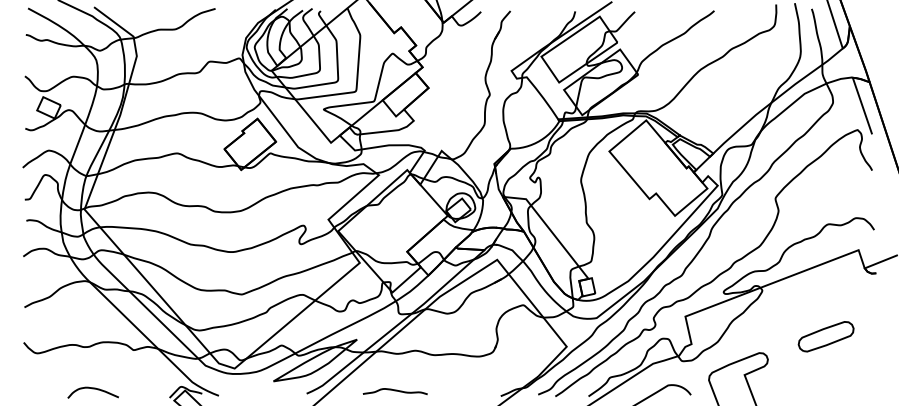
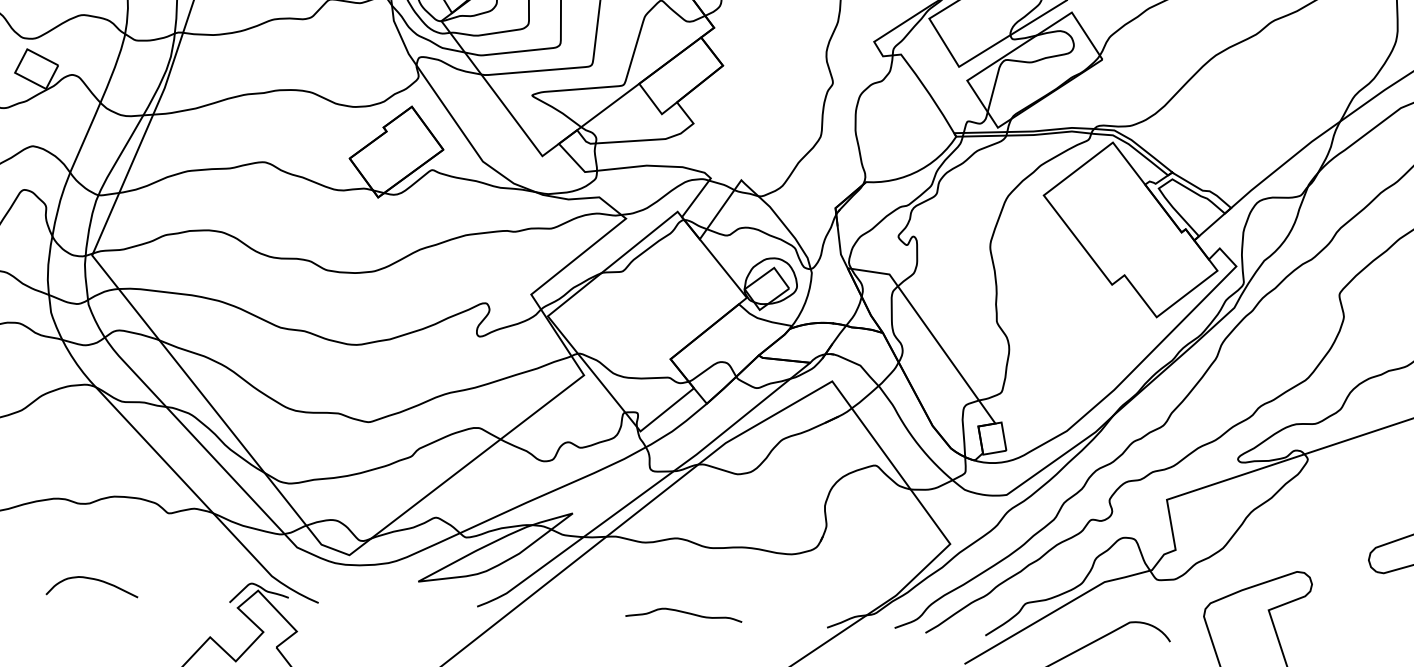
curve: (394, 391) -> (682, 614), moved

